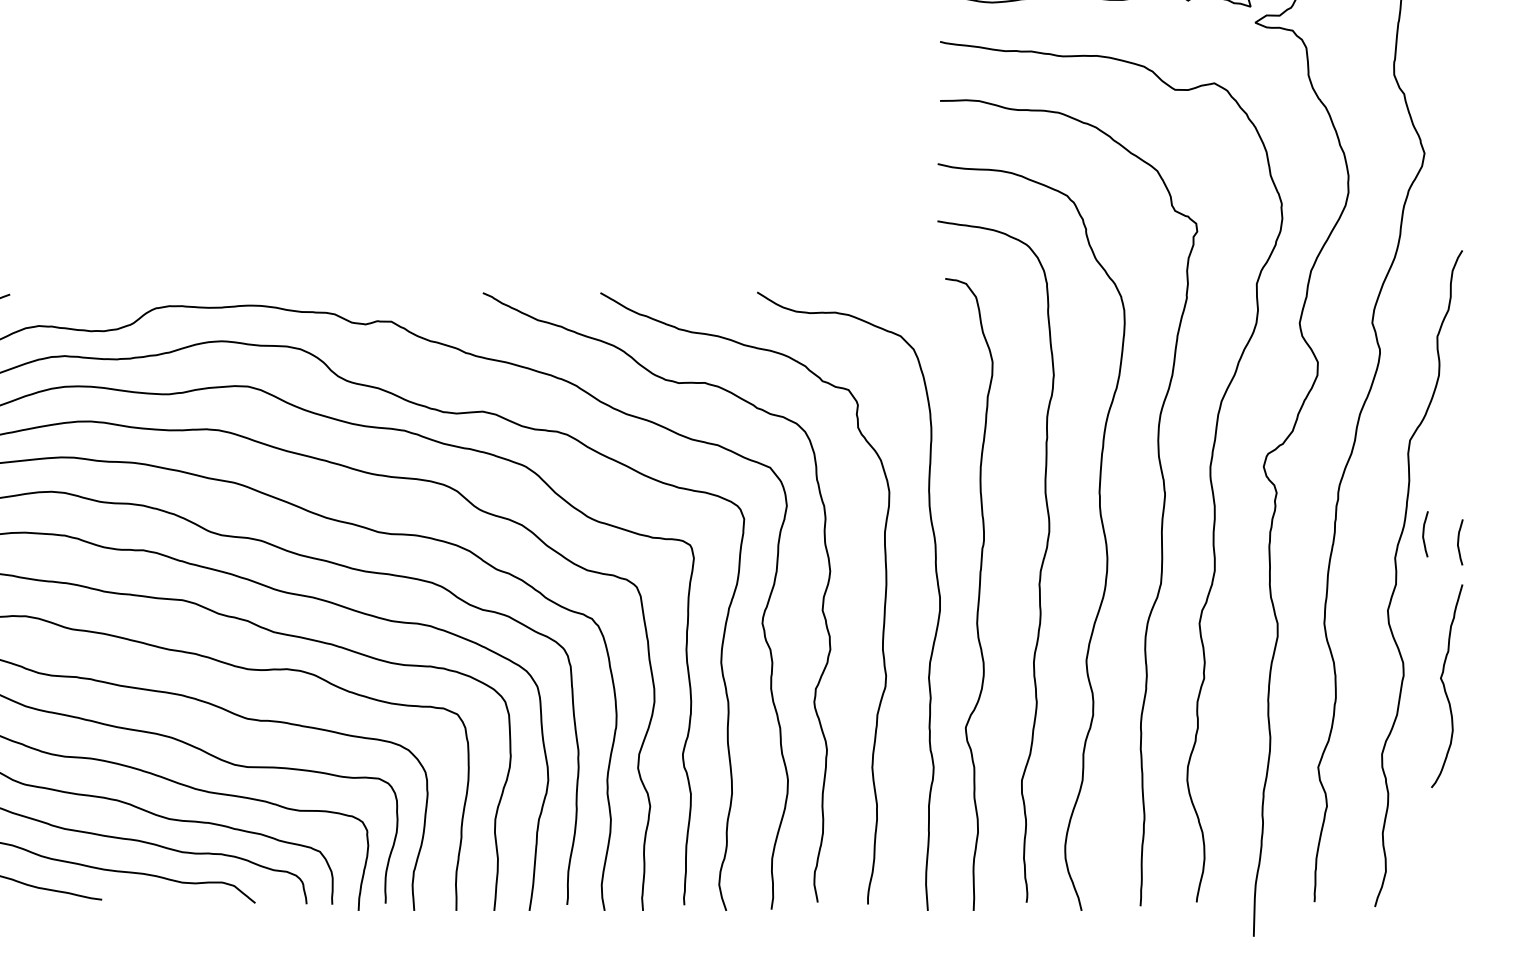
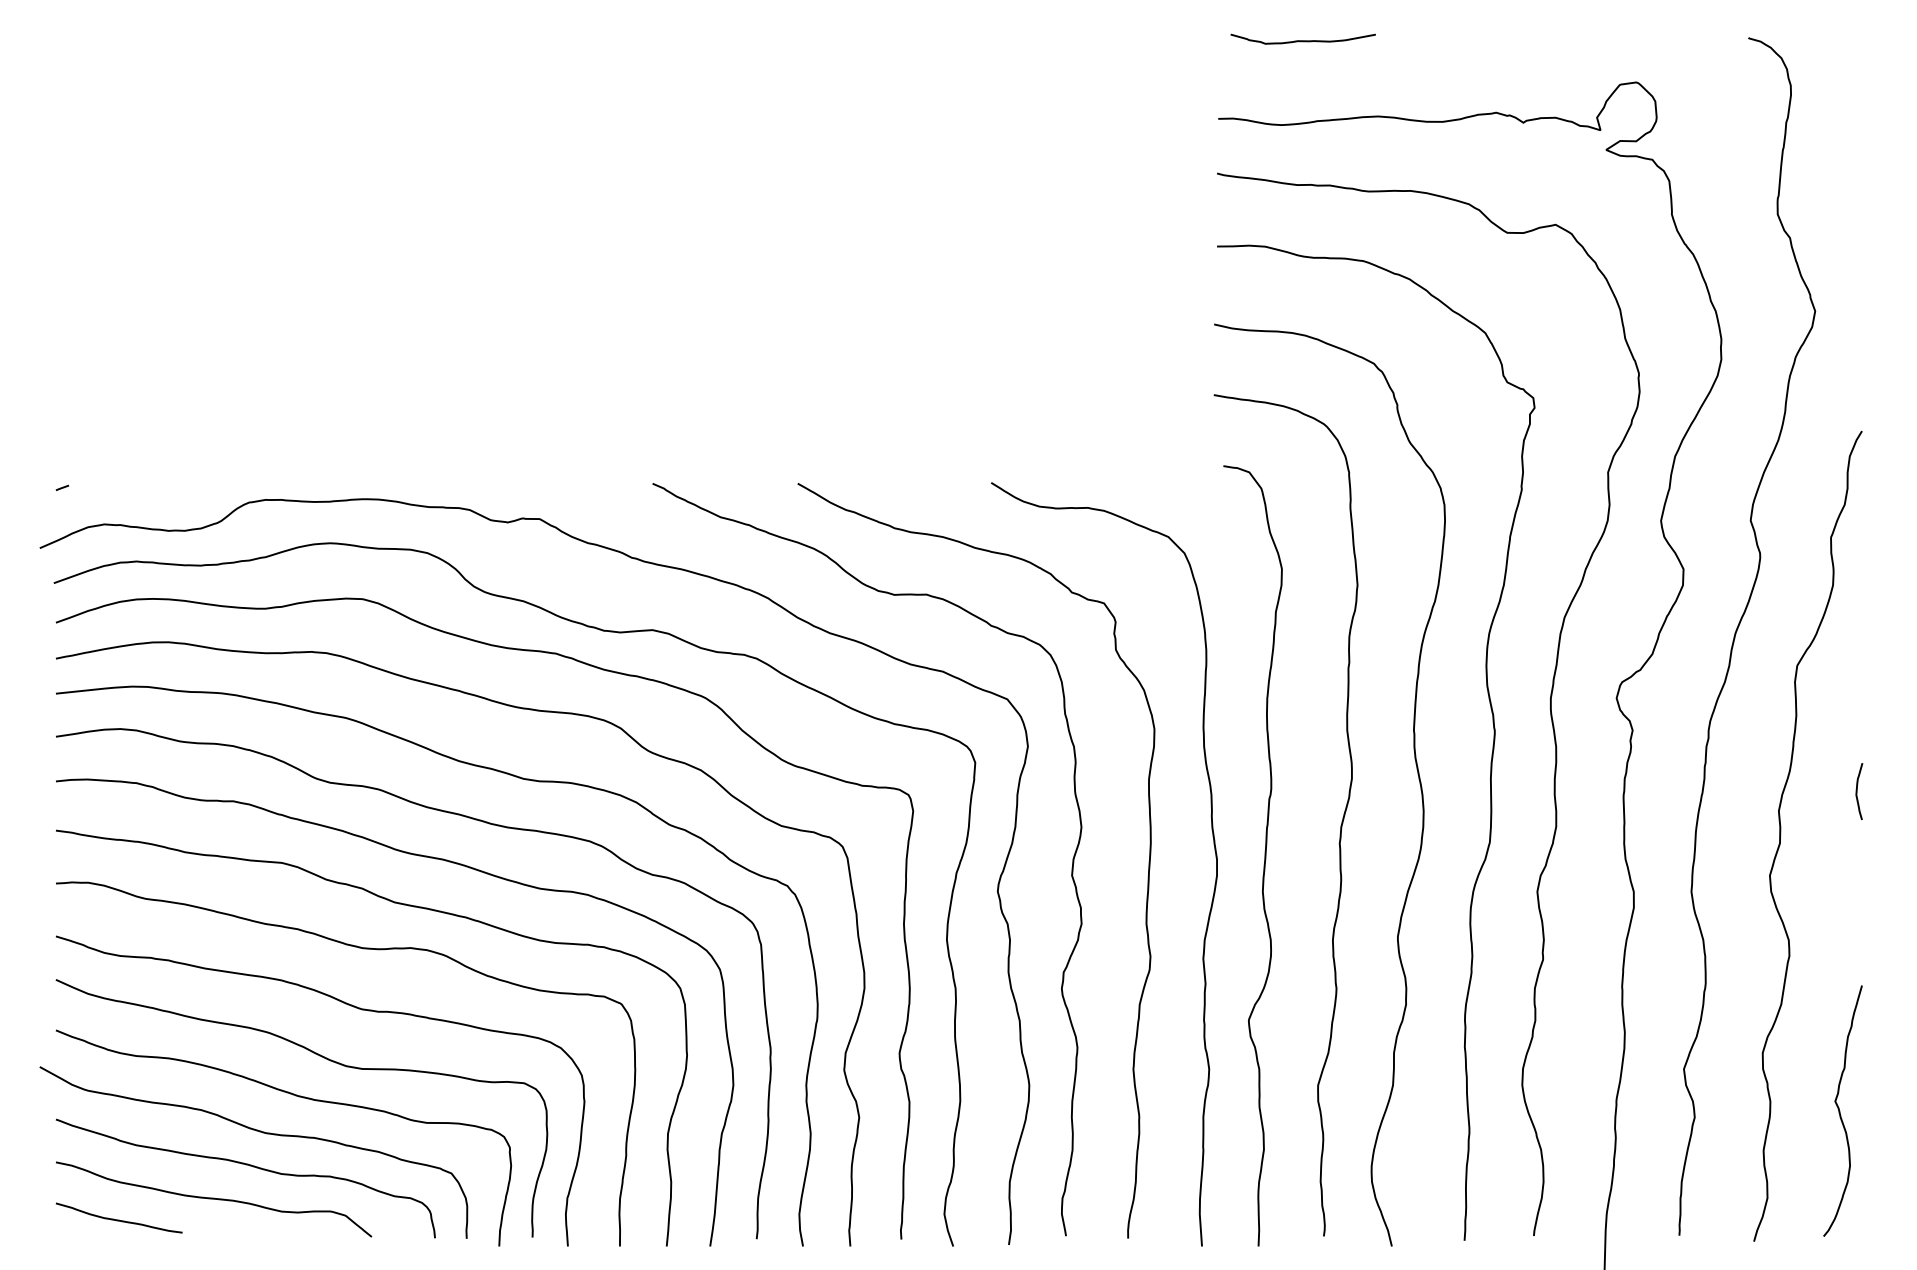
curve: (1424, 534) -> (1814, 781), removed
curve: (1445, 686) -> (1840, 1111), moved

